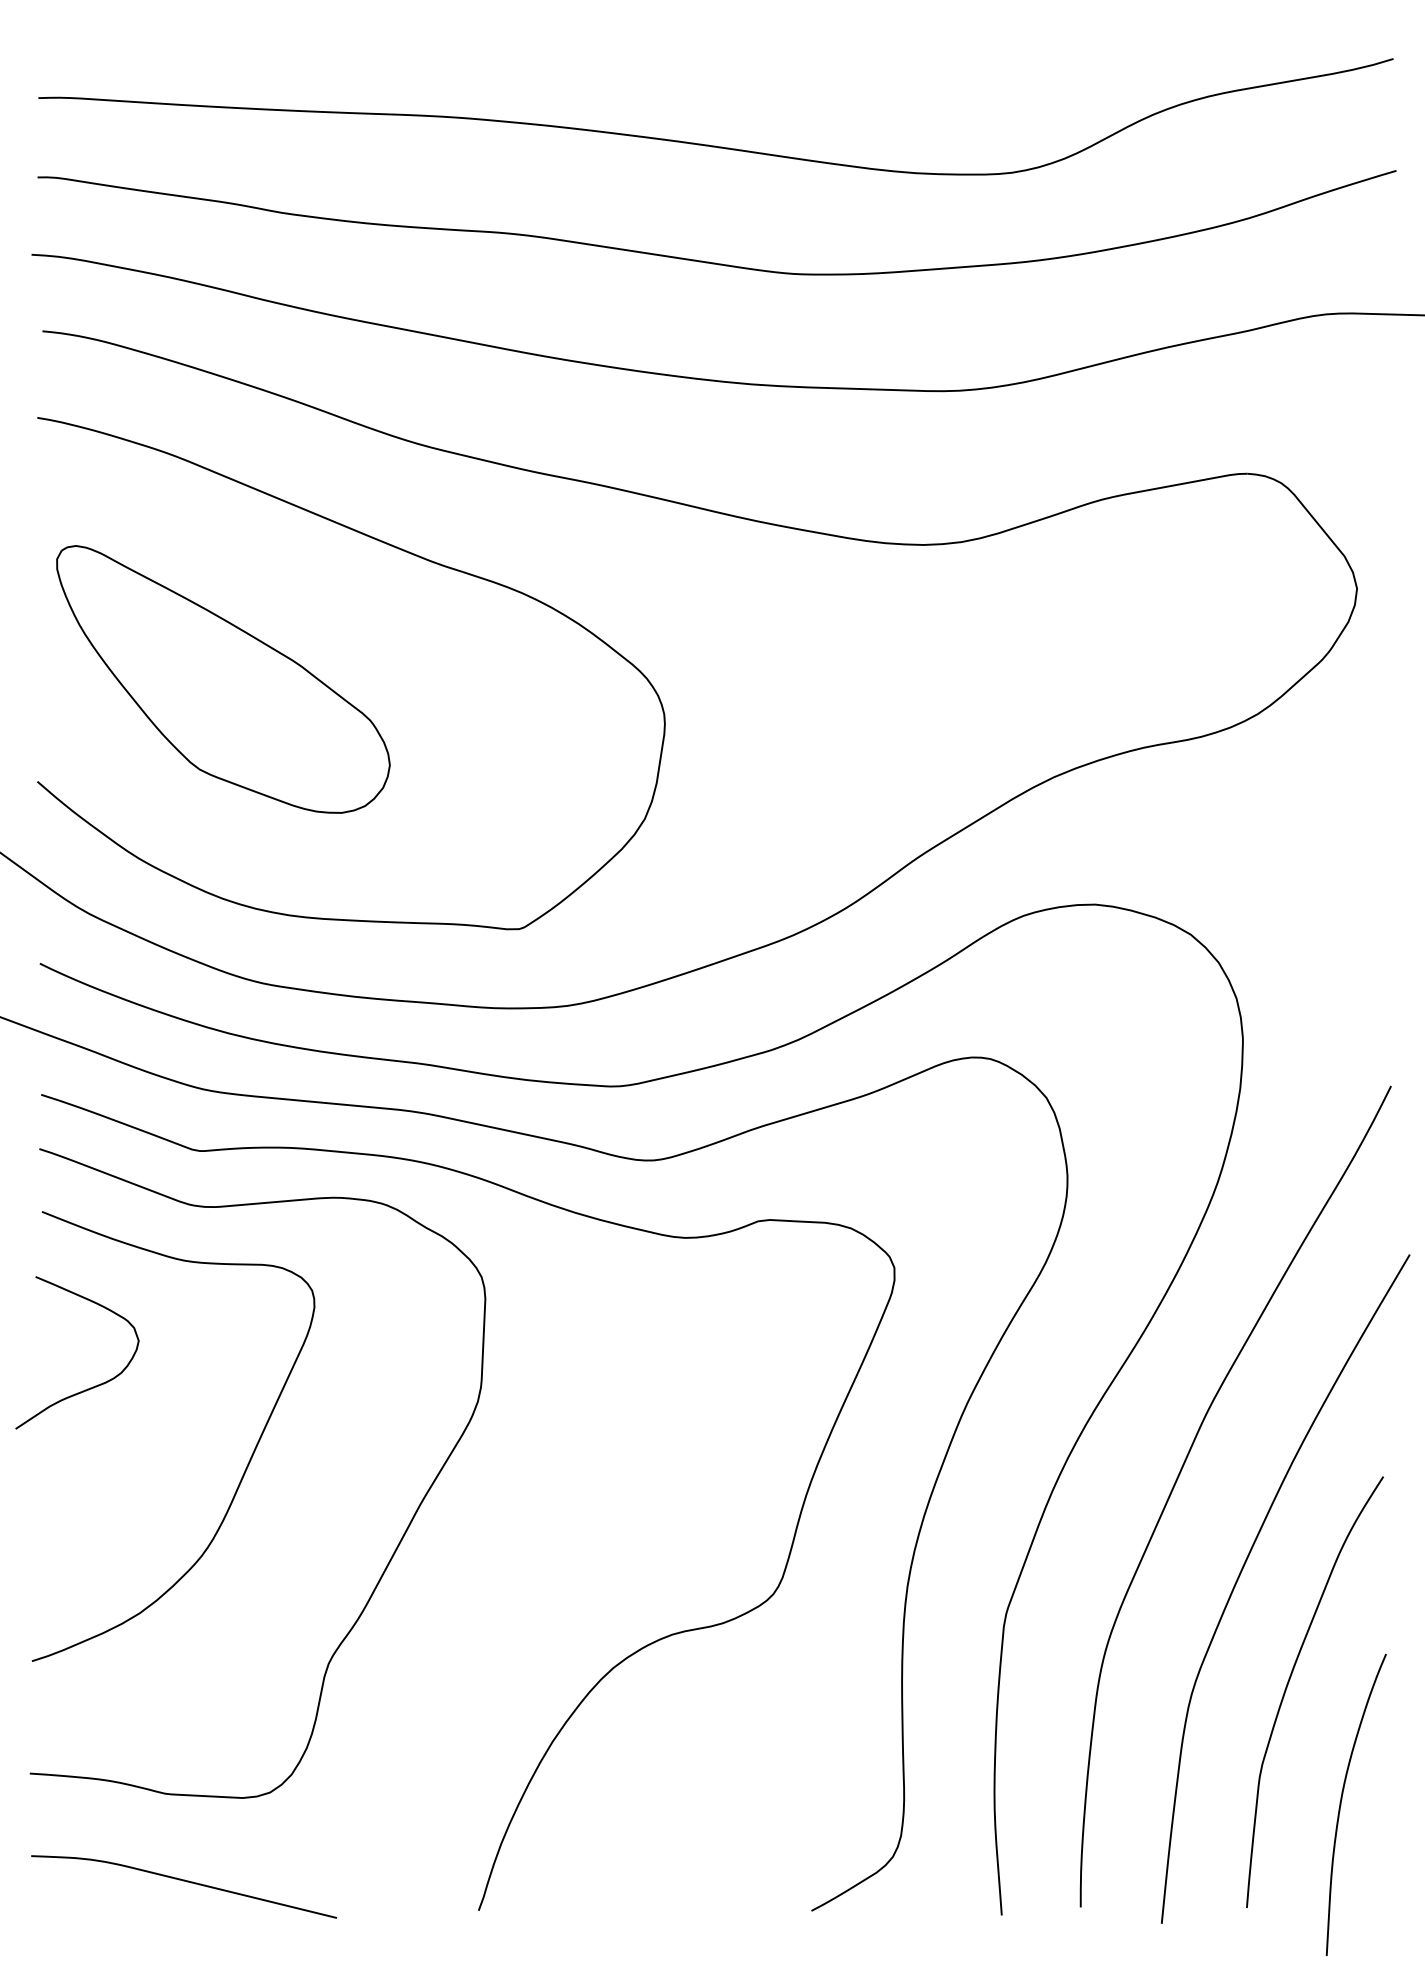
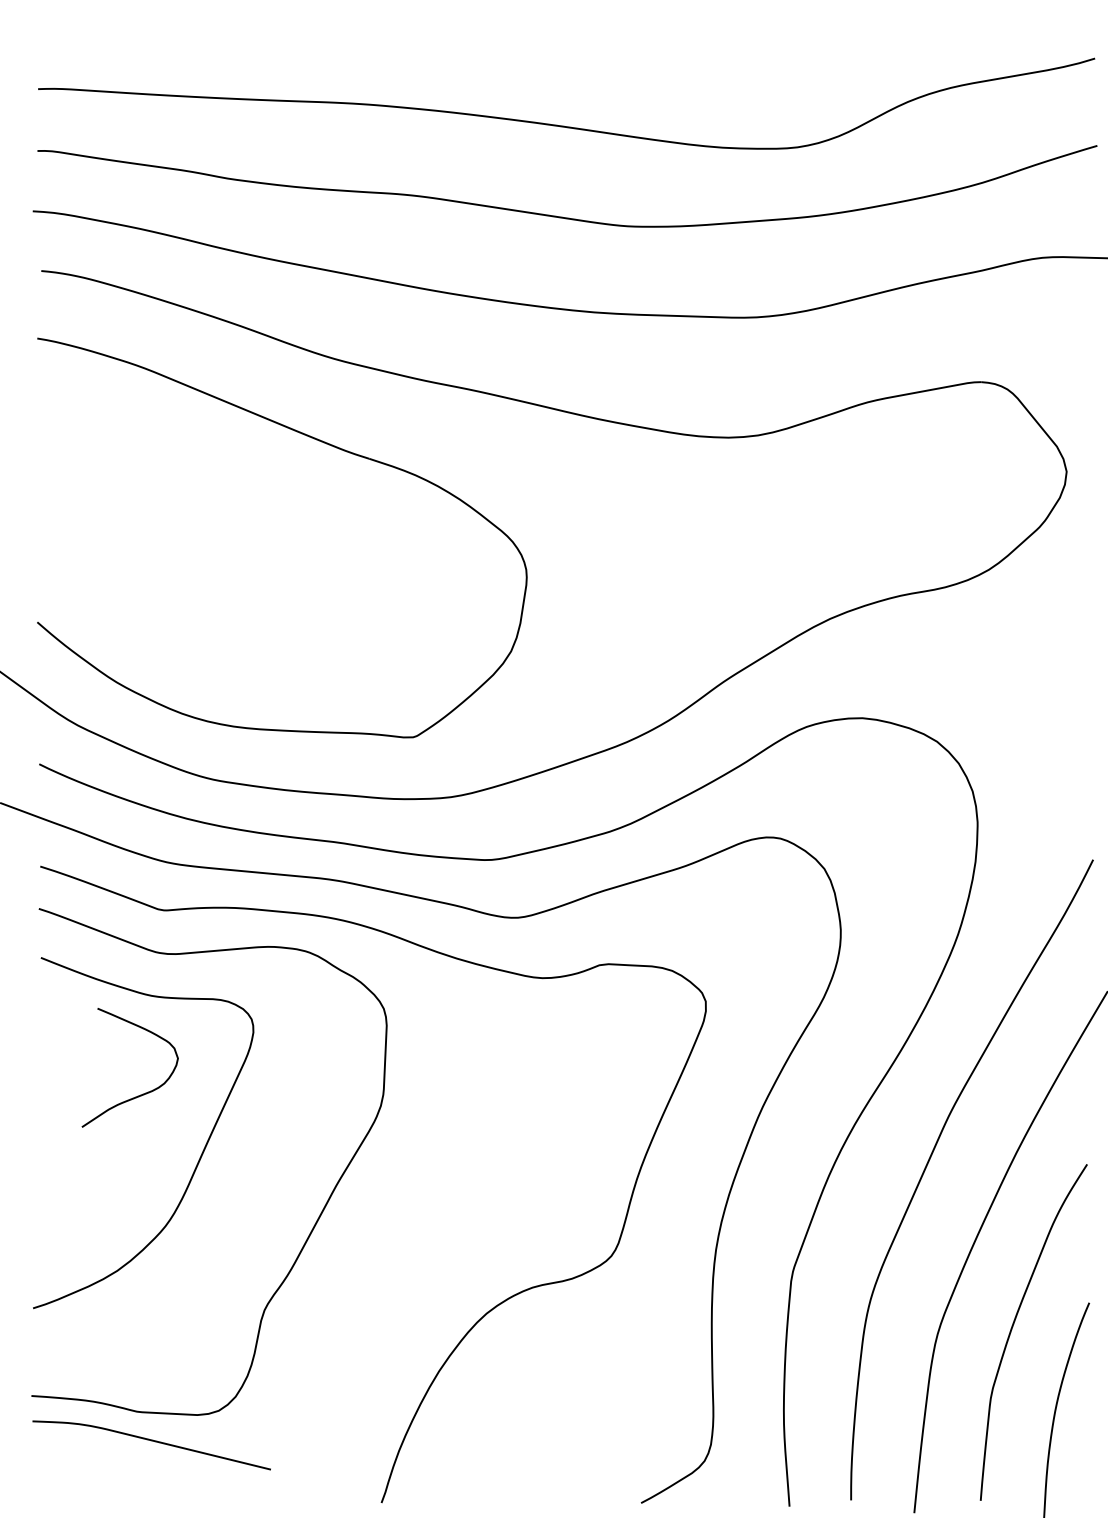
part: (223, 679) -> (182, 542), removed
curve: (92, 1386) -> (141, 1094), moved
curve: (183, 1881) -> (151, 1441), moved

